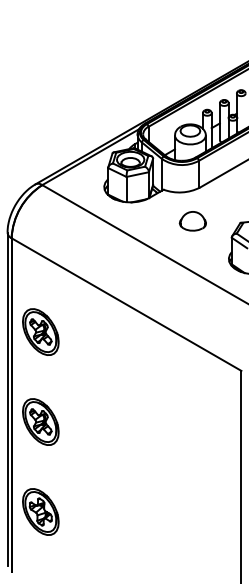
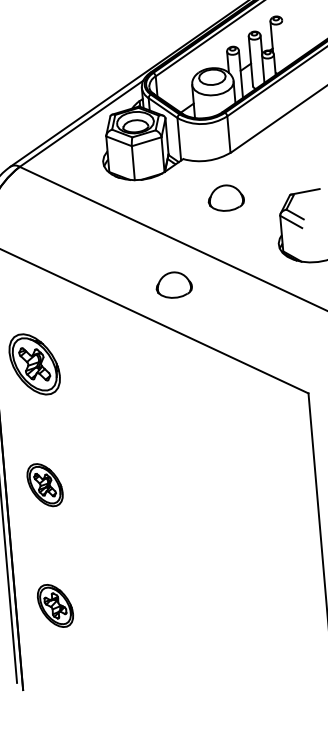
part: (148, 282) -> (173, 285), added
part: (40, 421) -> (44, 484), size x0.7
part: (40, 511) -> (54, 605), size x0.7

